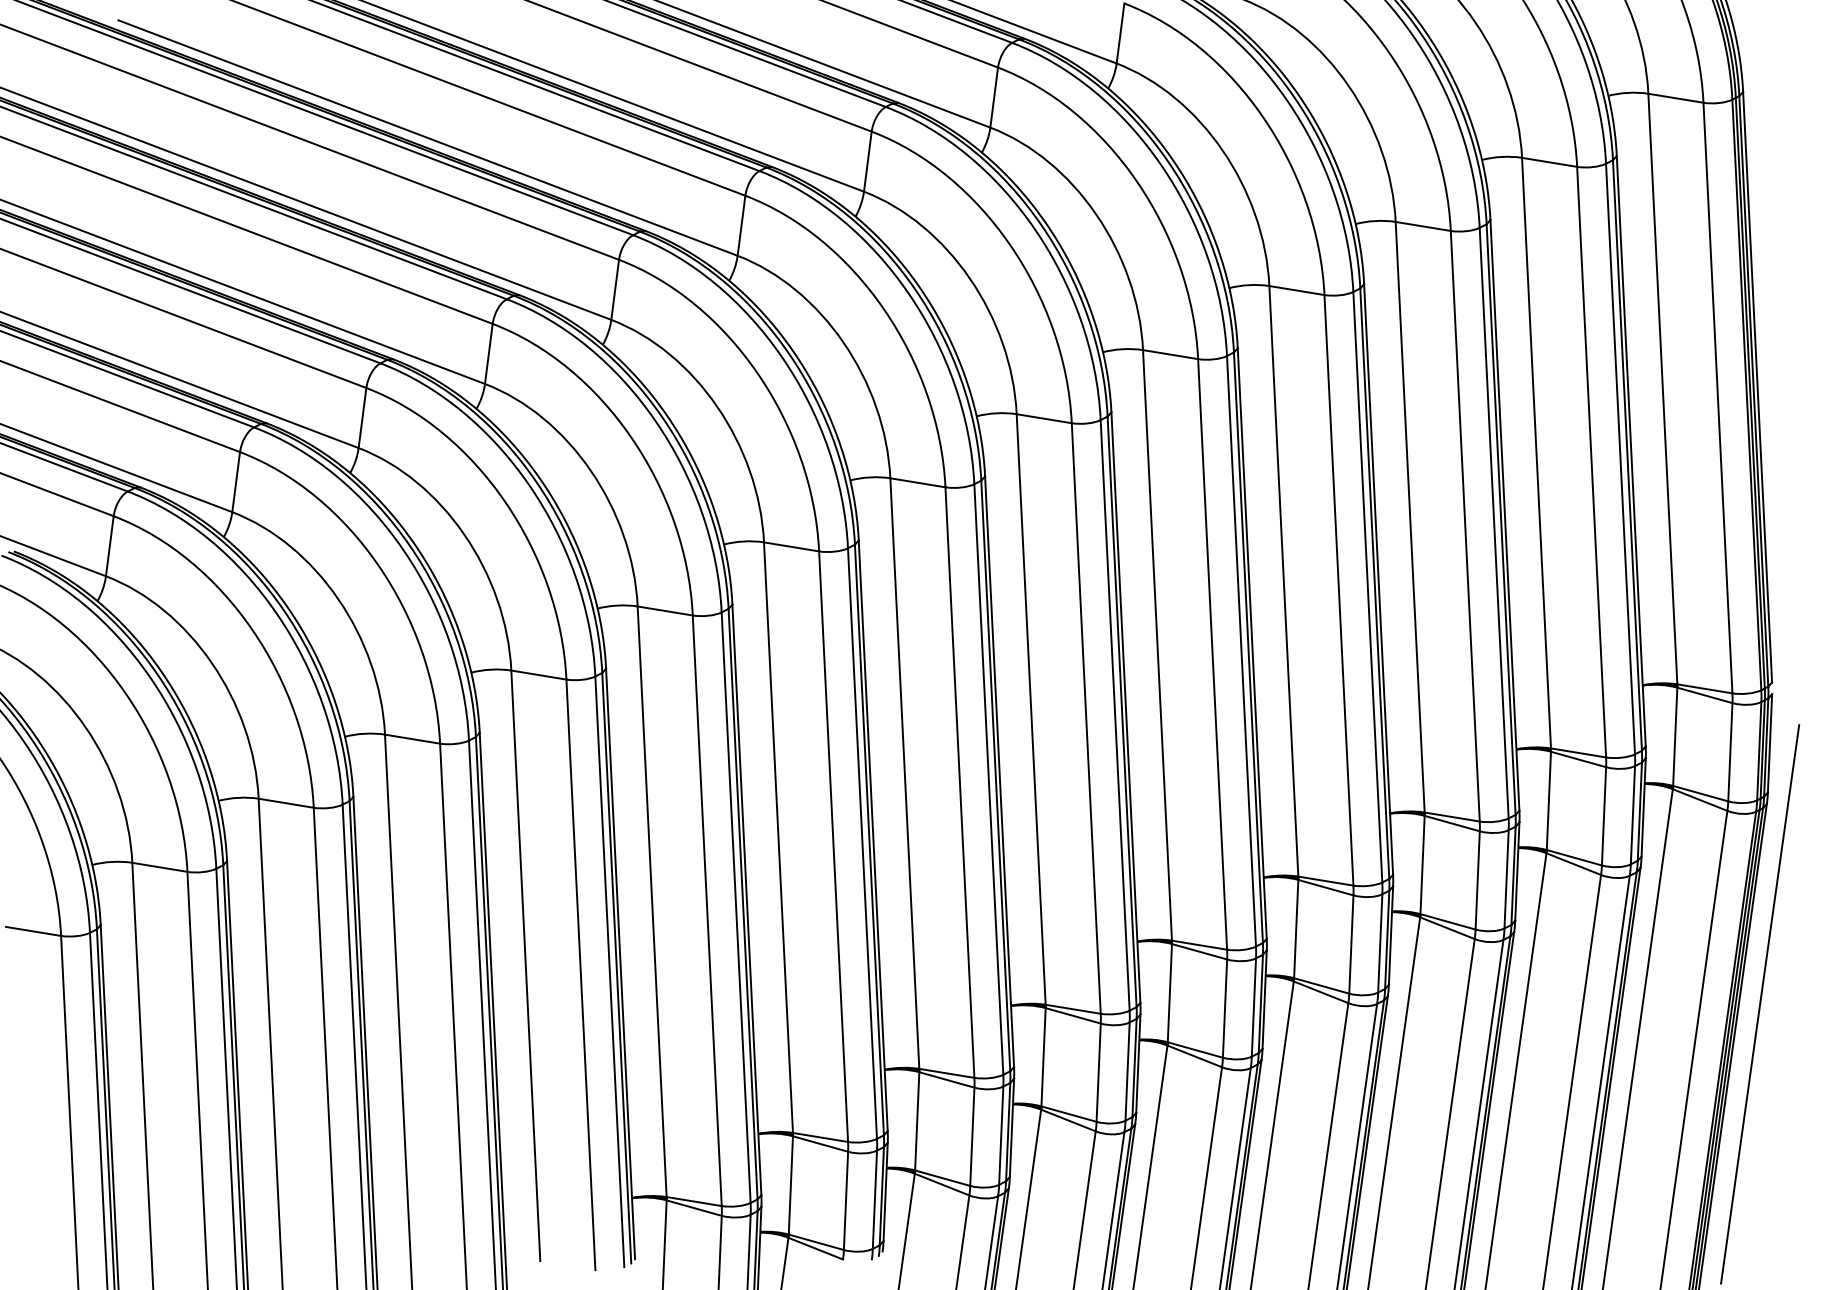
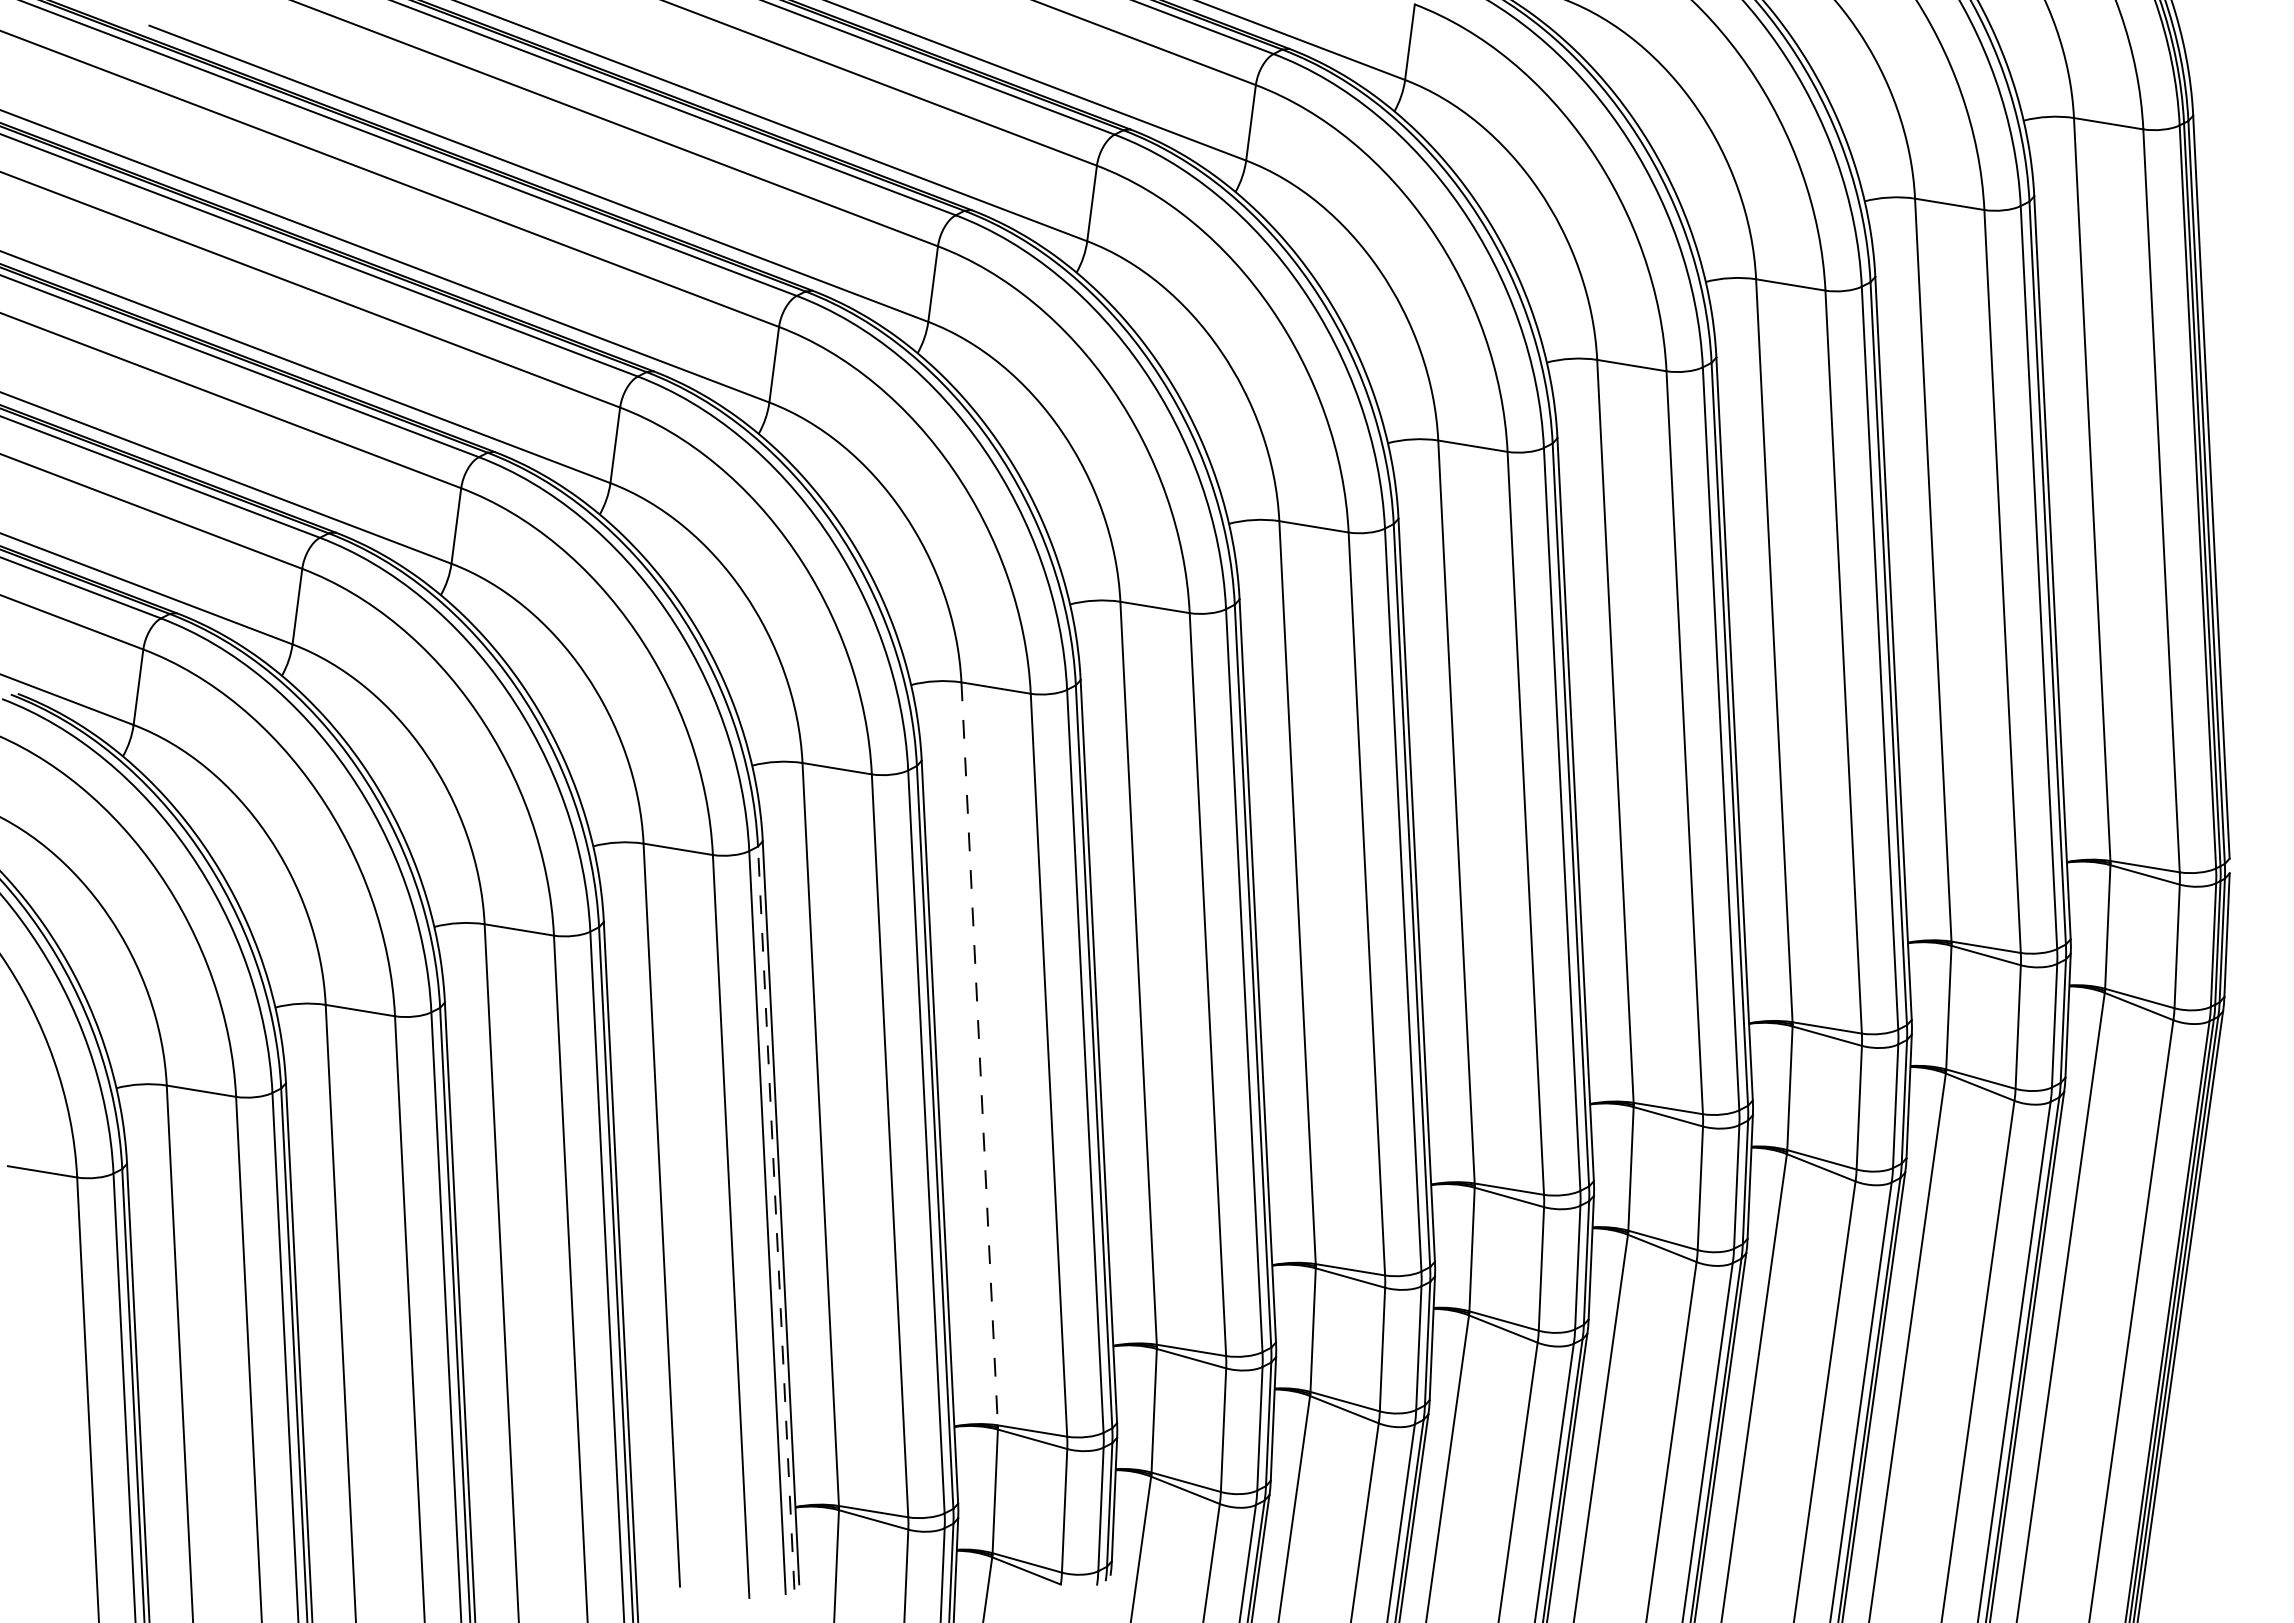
line: (778, 837) -> (979, 1053), solid -> dashed
line: (616, 968) -> (776, 1218), solid -> dashed
line: (1760, 1004) -> (2214, 1263), removed

